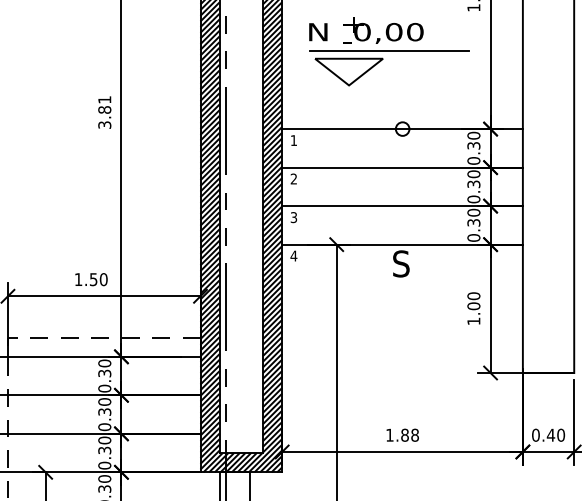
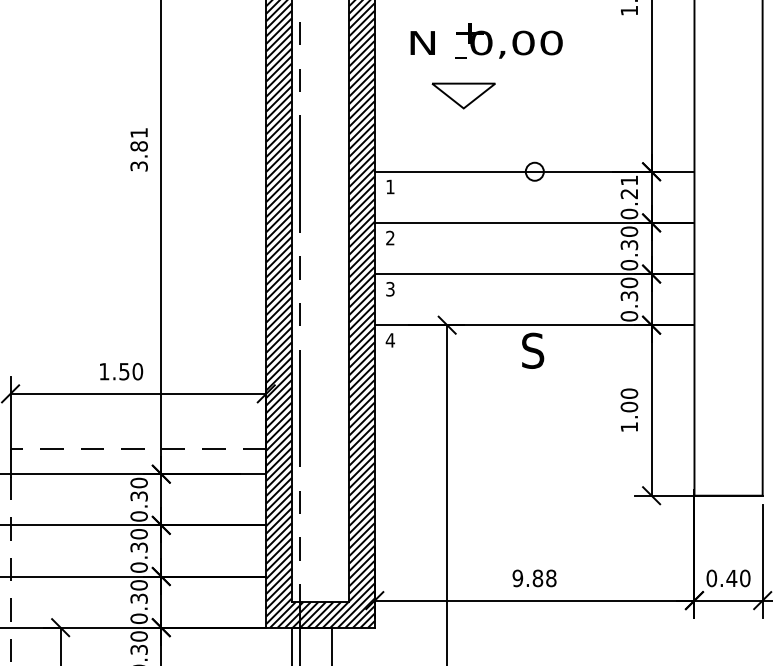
line: (389, 50) -> (517, 67), removed
part: (348, 71) -> (463, 95), size x0.7
text: (473, 140) -> (629, 187), 0.30 -> 0.21
text: (389, 435) -> (517, 578), 1.88 -> 9.88

